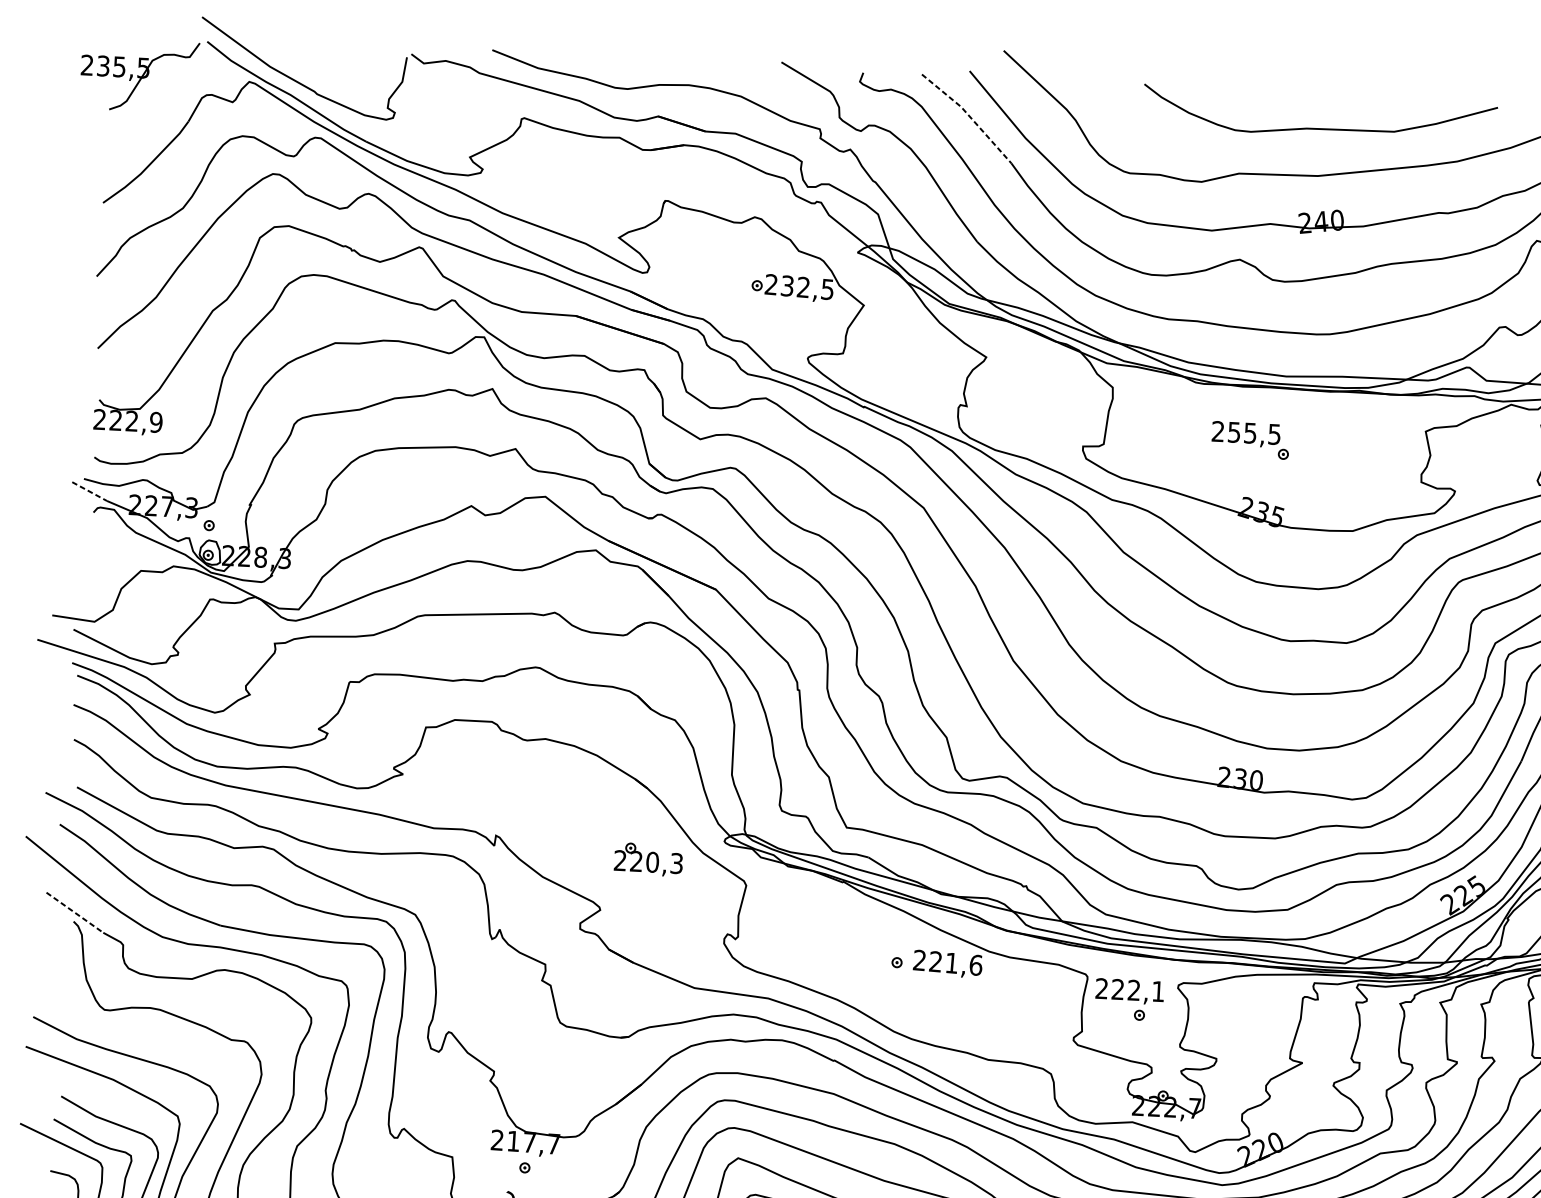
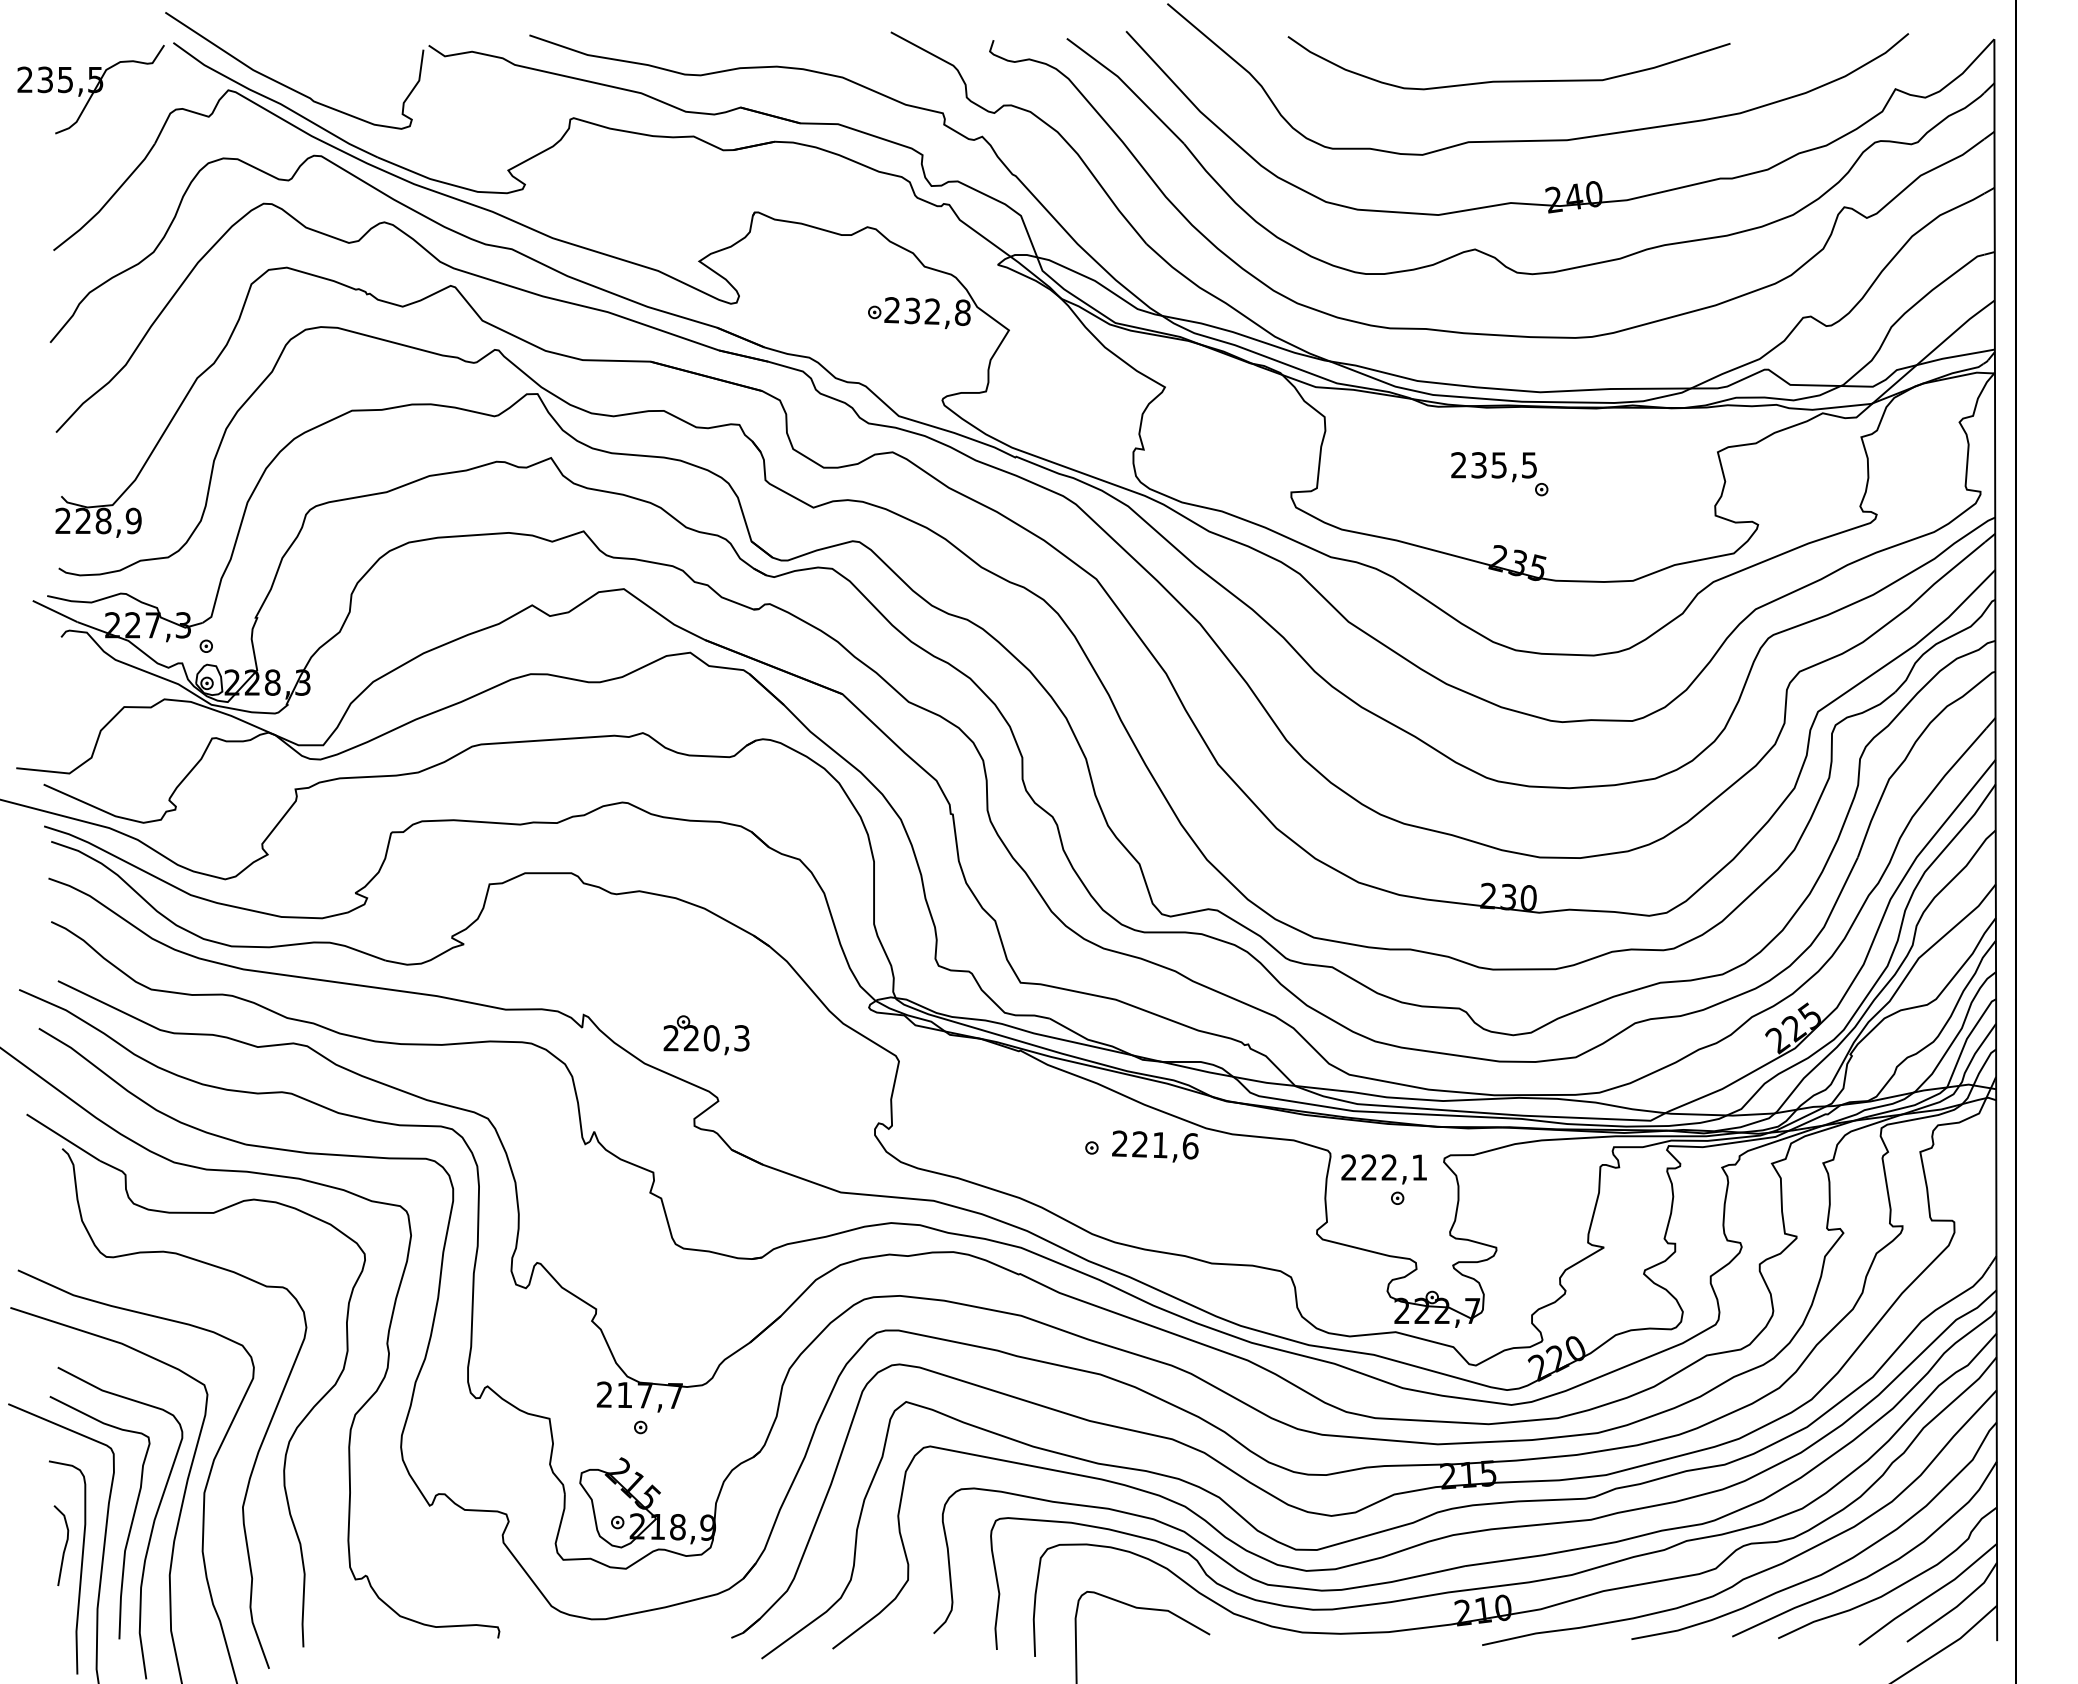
line: (969, 116) -> (1128, 87), dashed -> solid
curve: (1319, 128) -> (1508, 80), moved
text: (827, 289) -> (962, 312), 232,5 -> 232,8
text: (132, 420) -> (103, 520), 222,9 -> 228,9
text: (1234, 431) -> (1479, 464), 255,5 -> 235,5
line: (89, 491) -> (55, 611), dashed -> solid
part: (648, 859) -> (706, 1035), moved
line: (75, 912) -> (63, 1137), dashed -> solid

